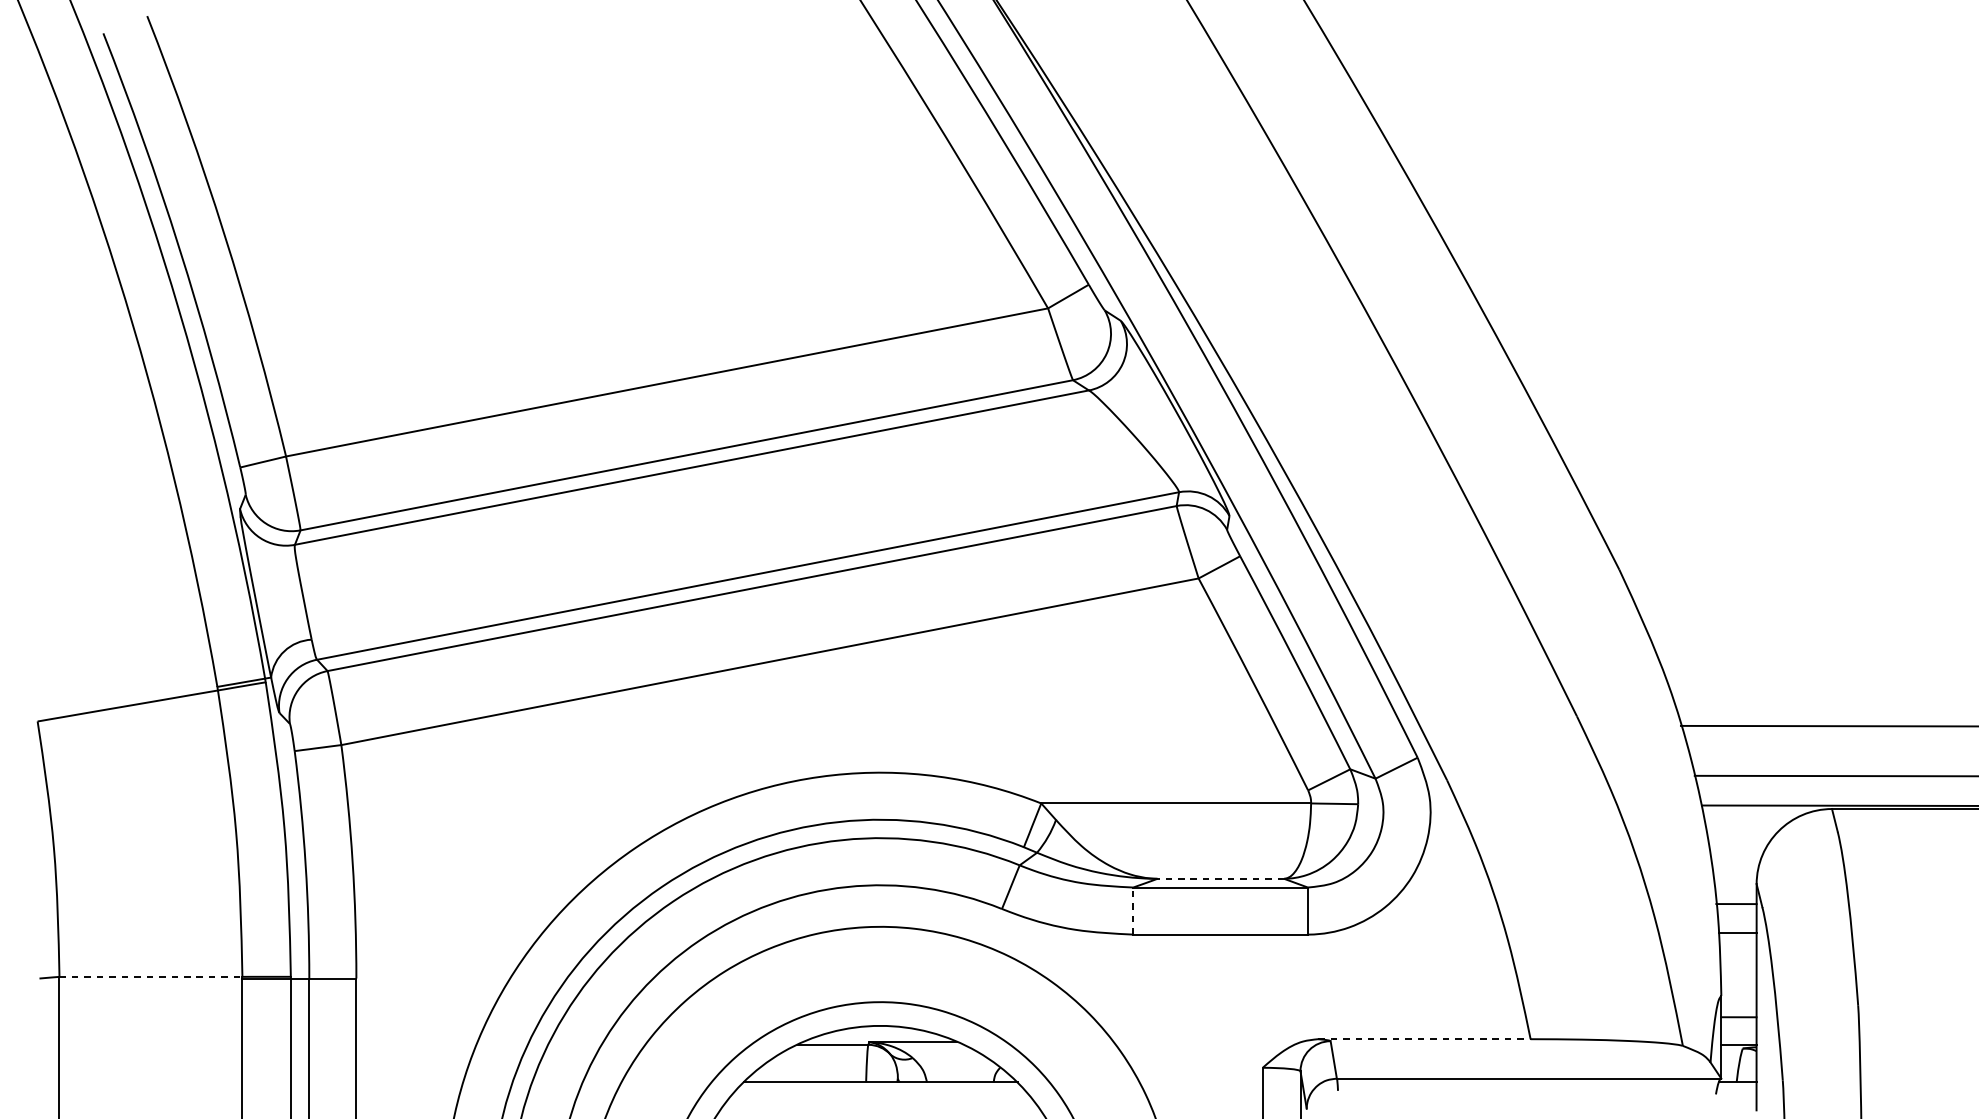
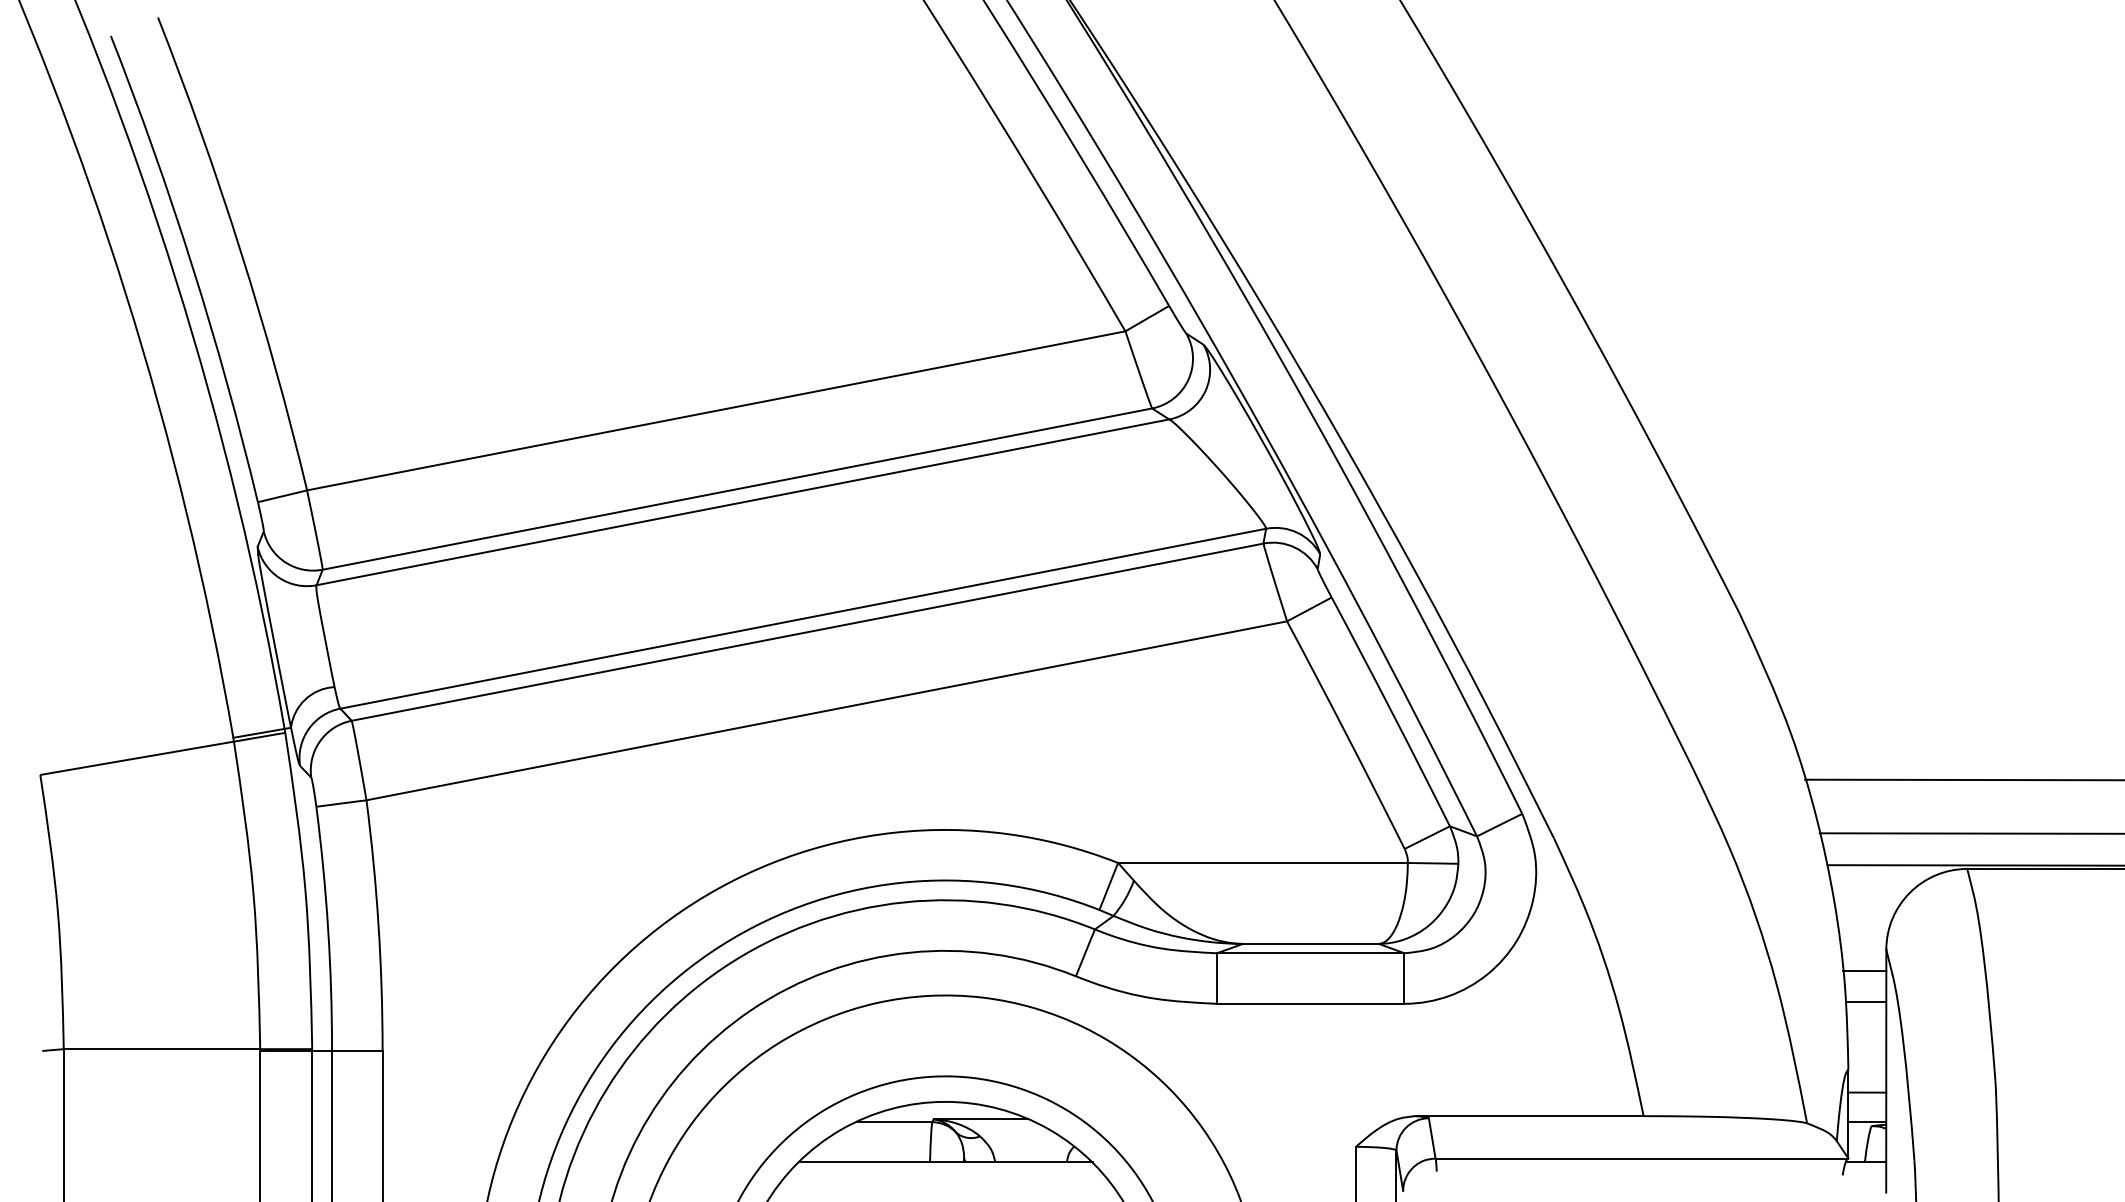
line: (1220, 878) -> (1310, 943), dashed -> solid
line: (1132, 911) -> (1216, 978), dashed -> solid
line: (151, 977) -> (162, 1049), dashed -> solid
line: (1425, 1039) -> (1530, 1116), dashed -> solid

